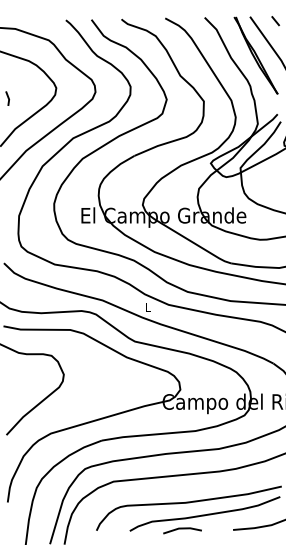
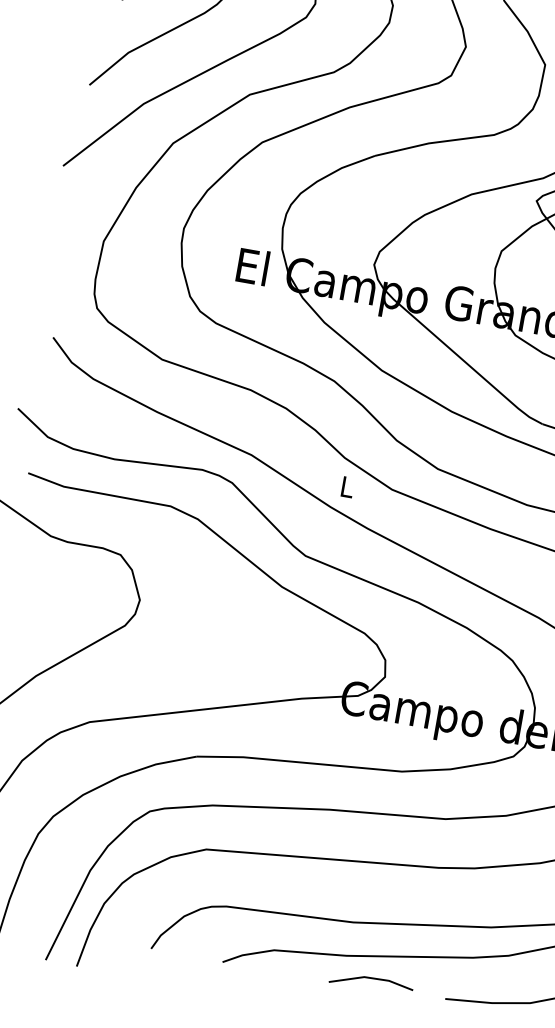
line: (182, 529) -> (371, 980), moved

